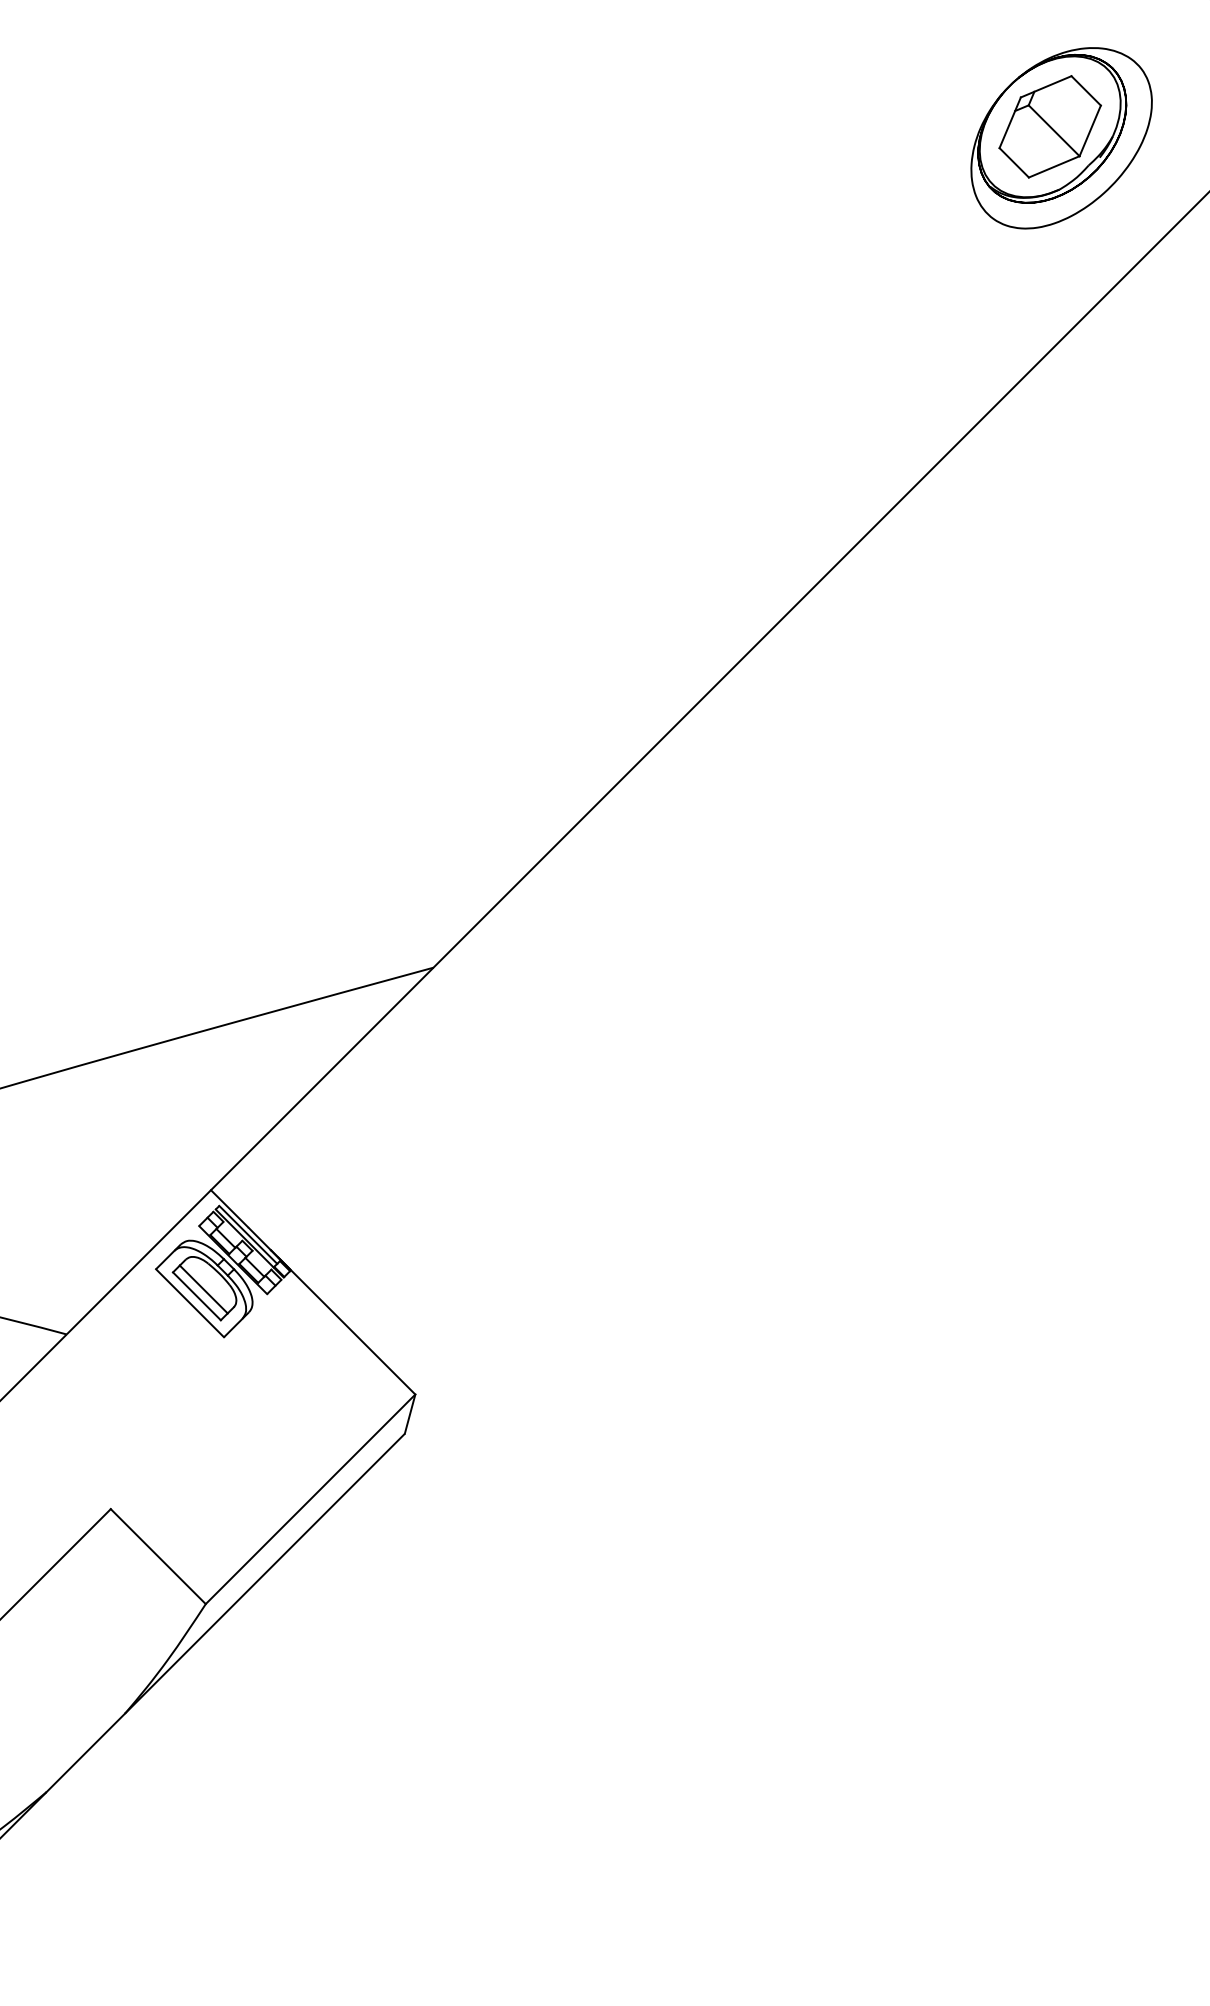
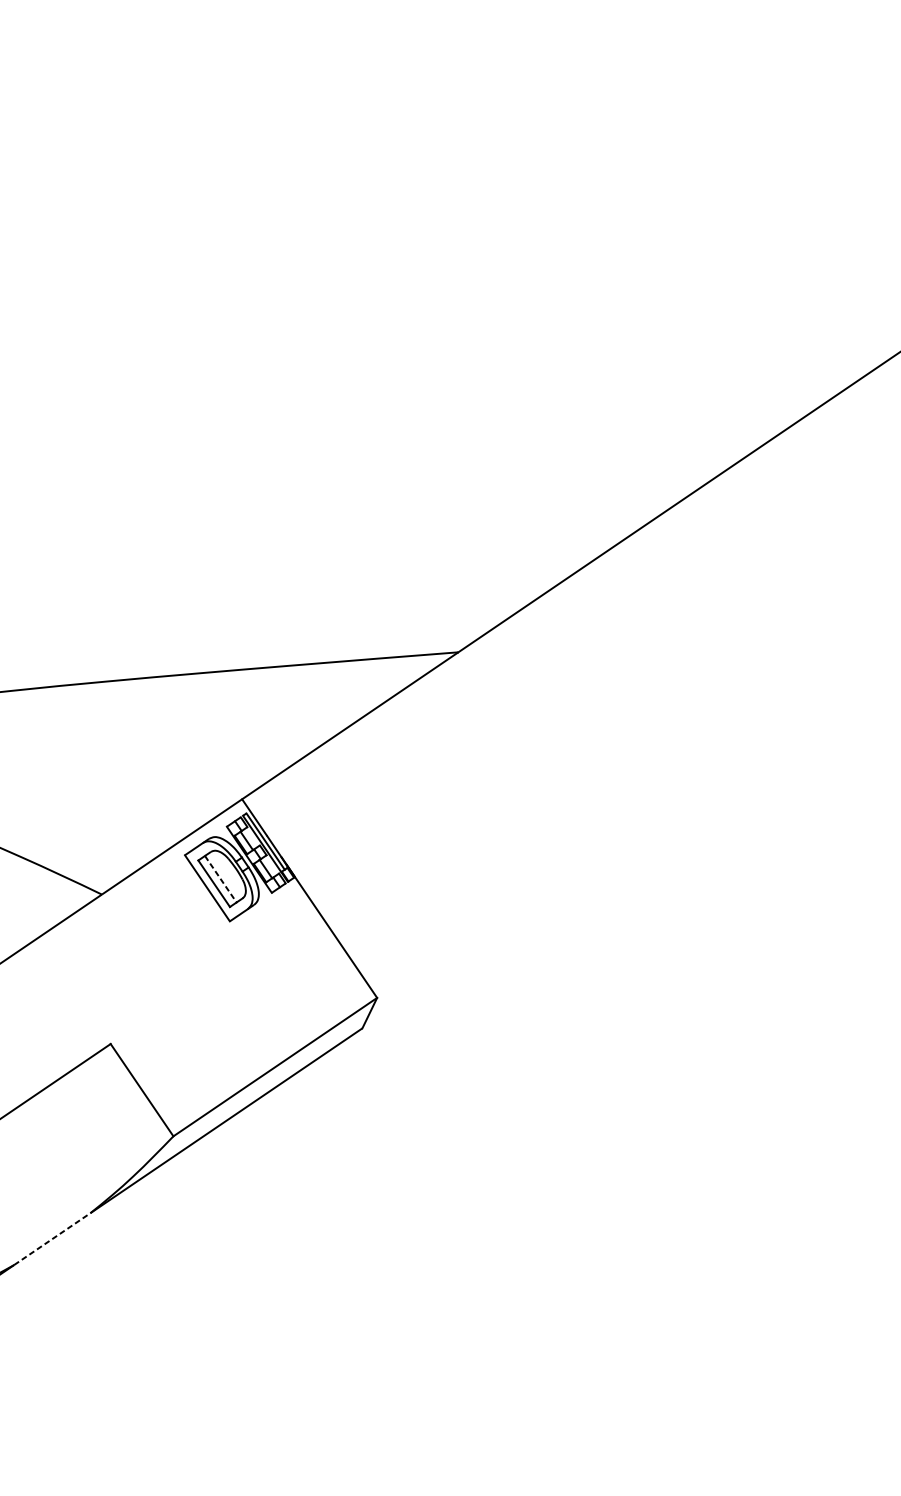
line: (203, 1289) -> (220, 879), solid -> dashed
line: (86, 1752) -> (52, 1238), solid -> dashed

